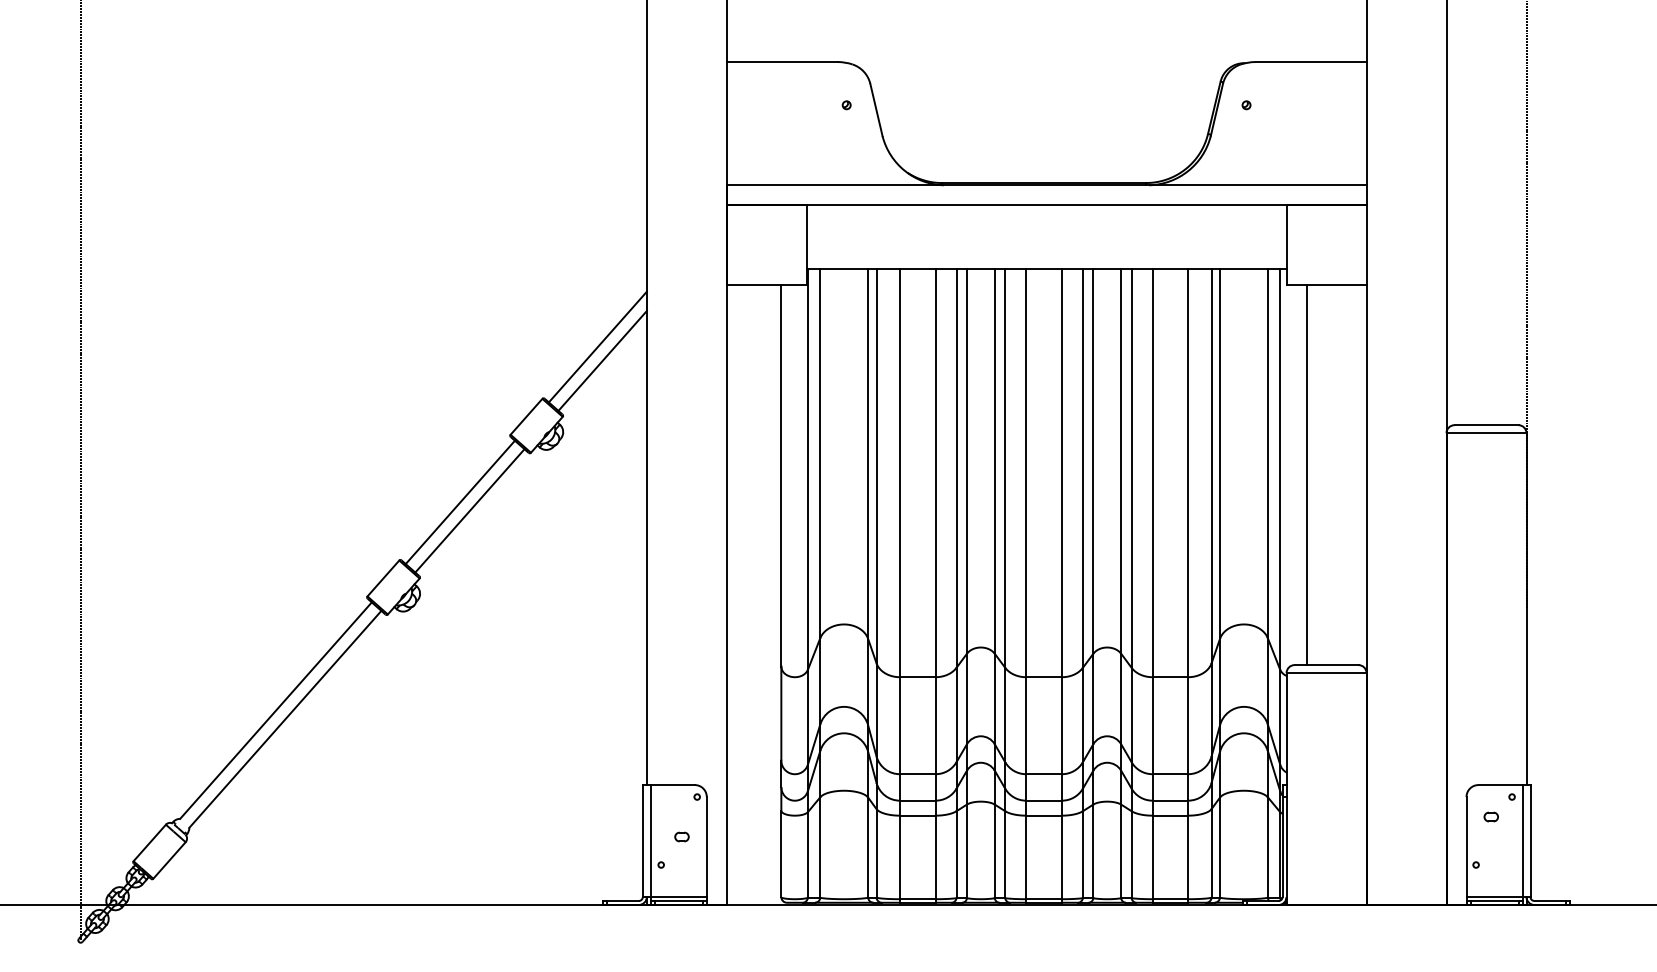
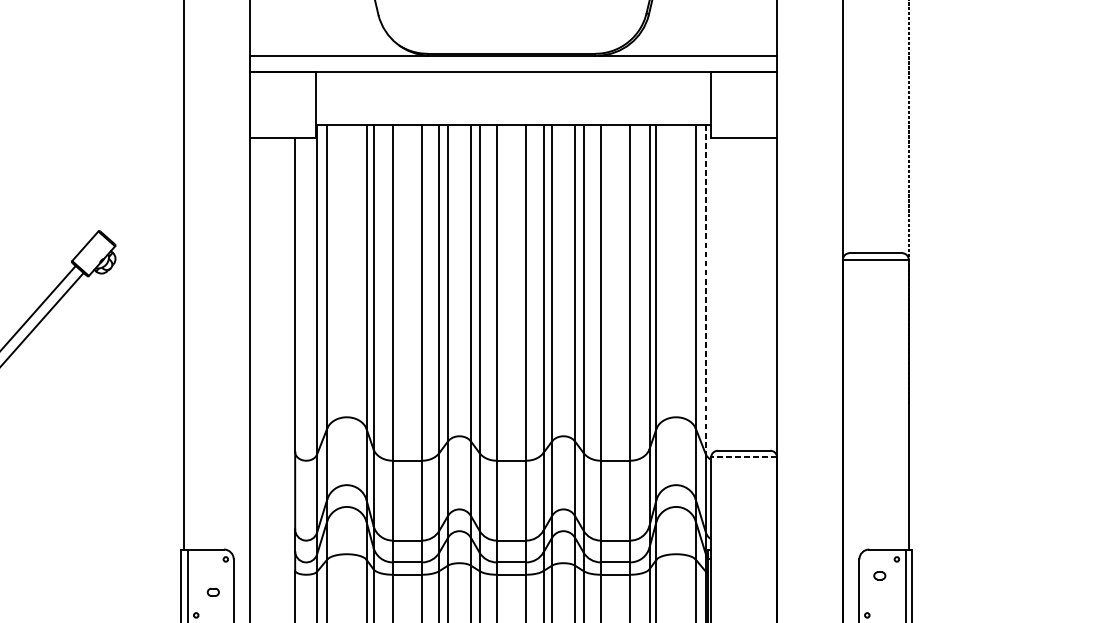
line: (597, 346) -> (143, 188), removed
line: (602, 360) -> (147, 199), removed
line: (1280, 470) -> (706, 290), solid -> dashed
line: (1306, 475) -> (727, 294), removed
line: (1326, 673) -> (744, 457), solid -> dashed

